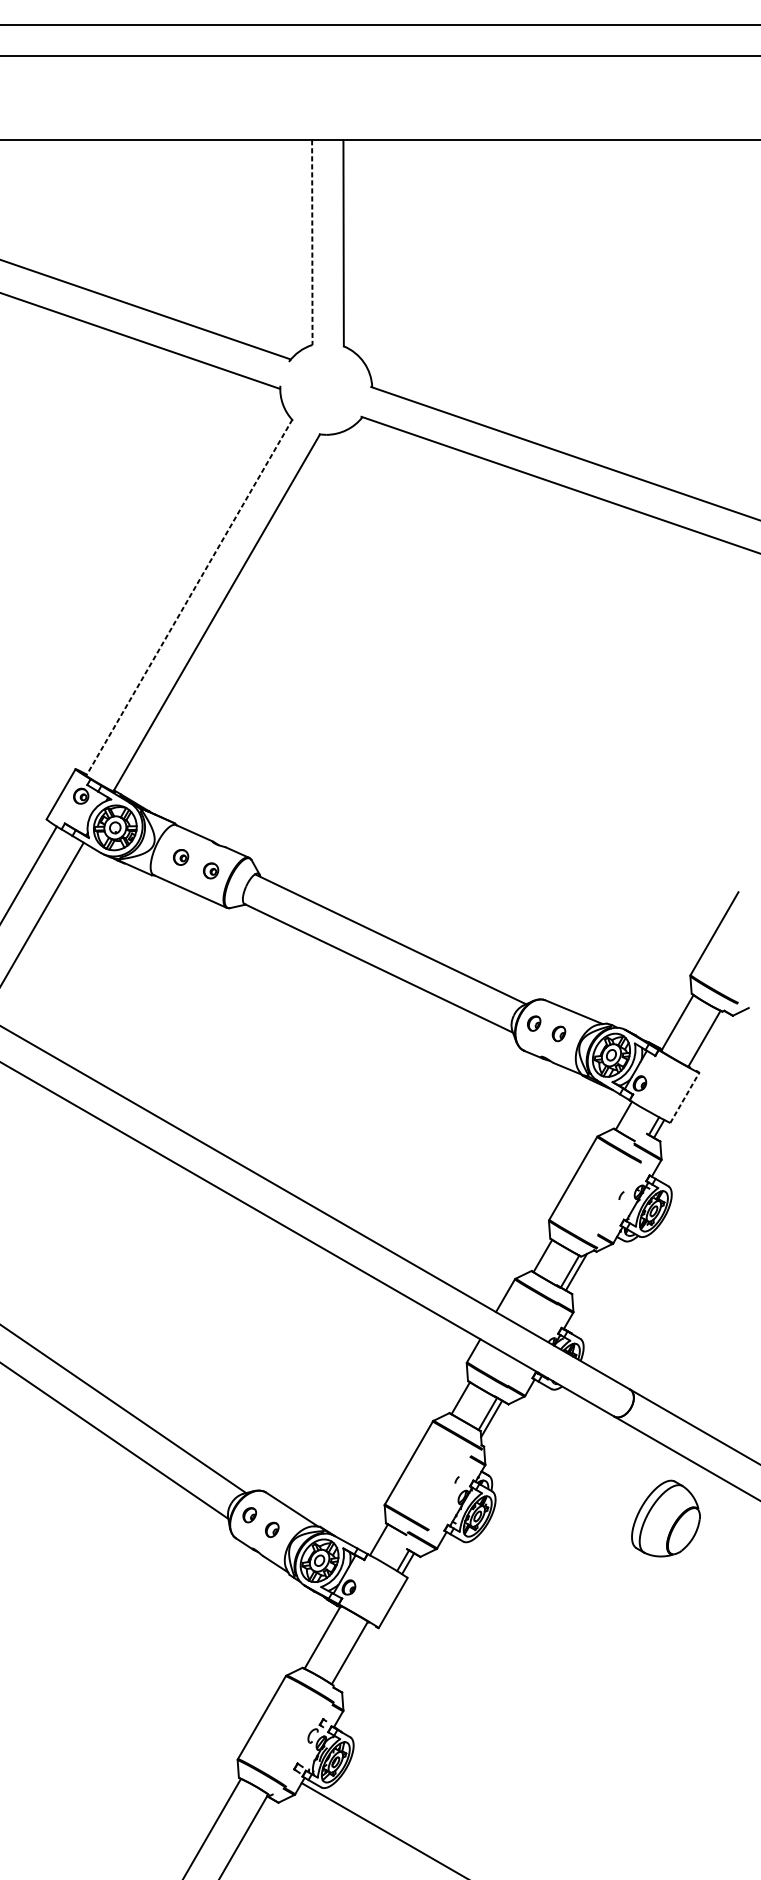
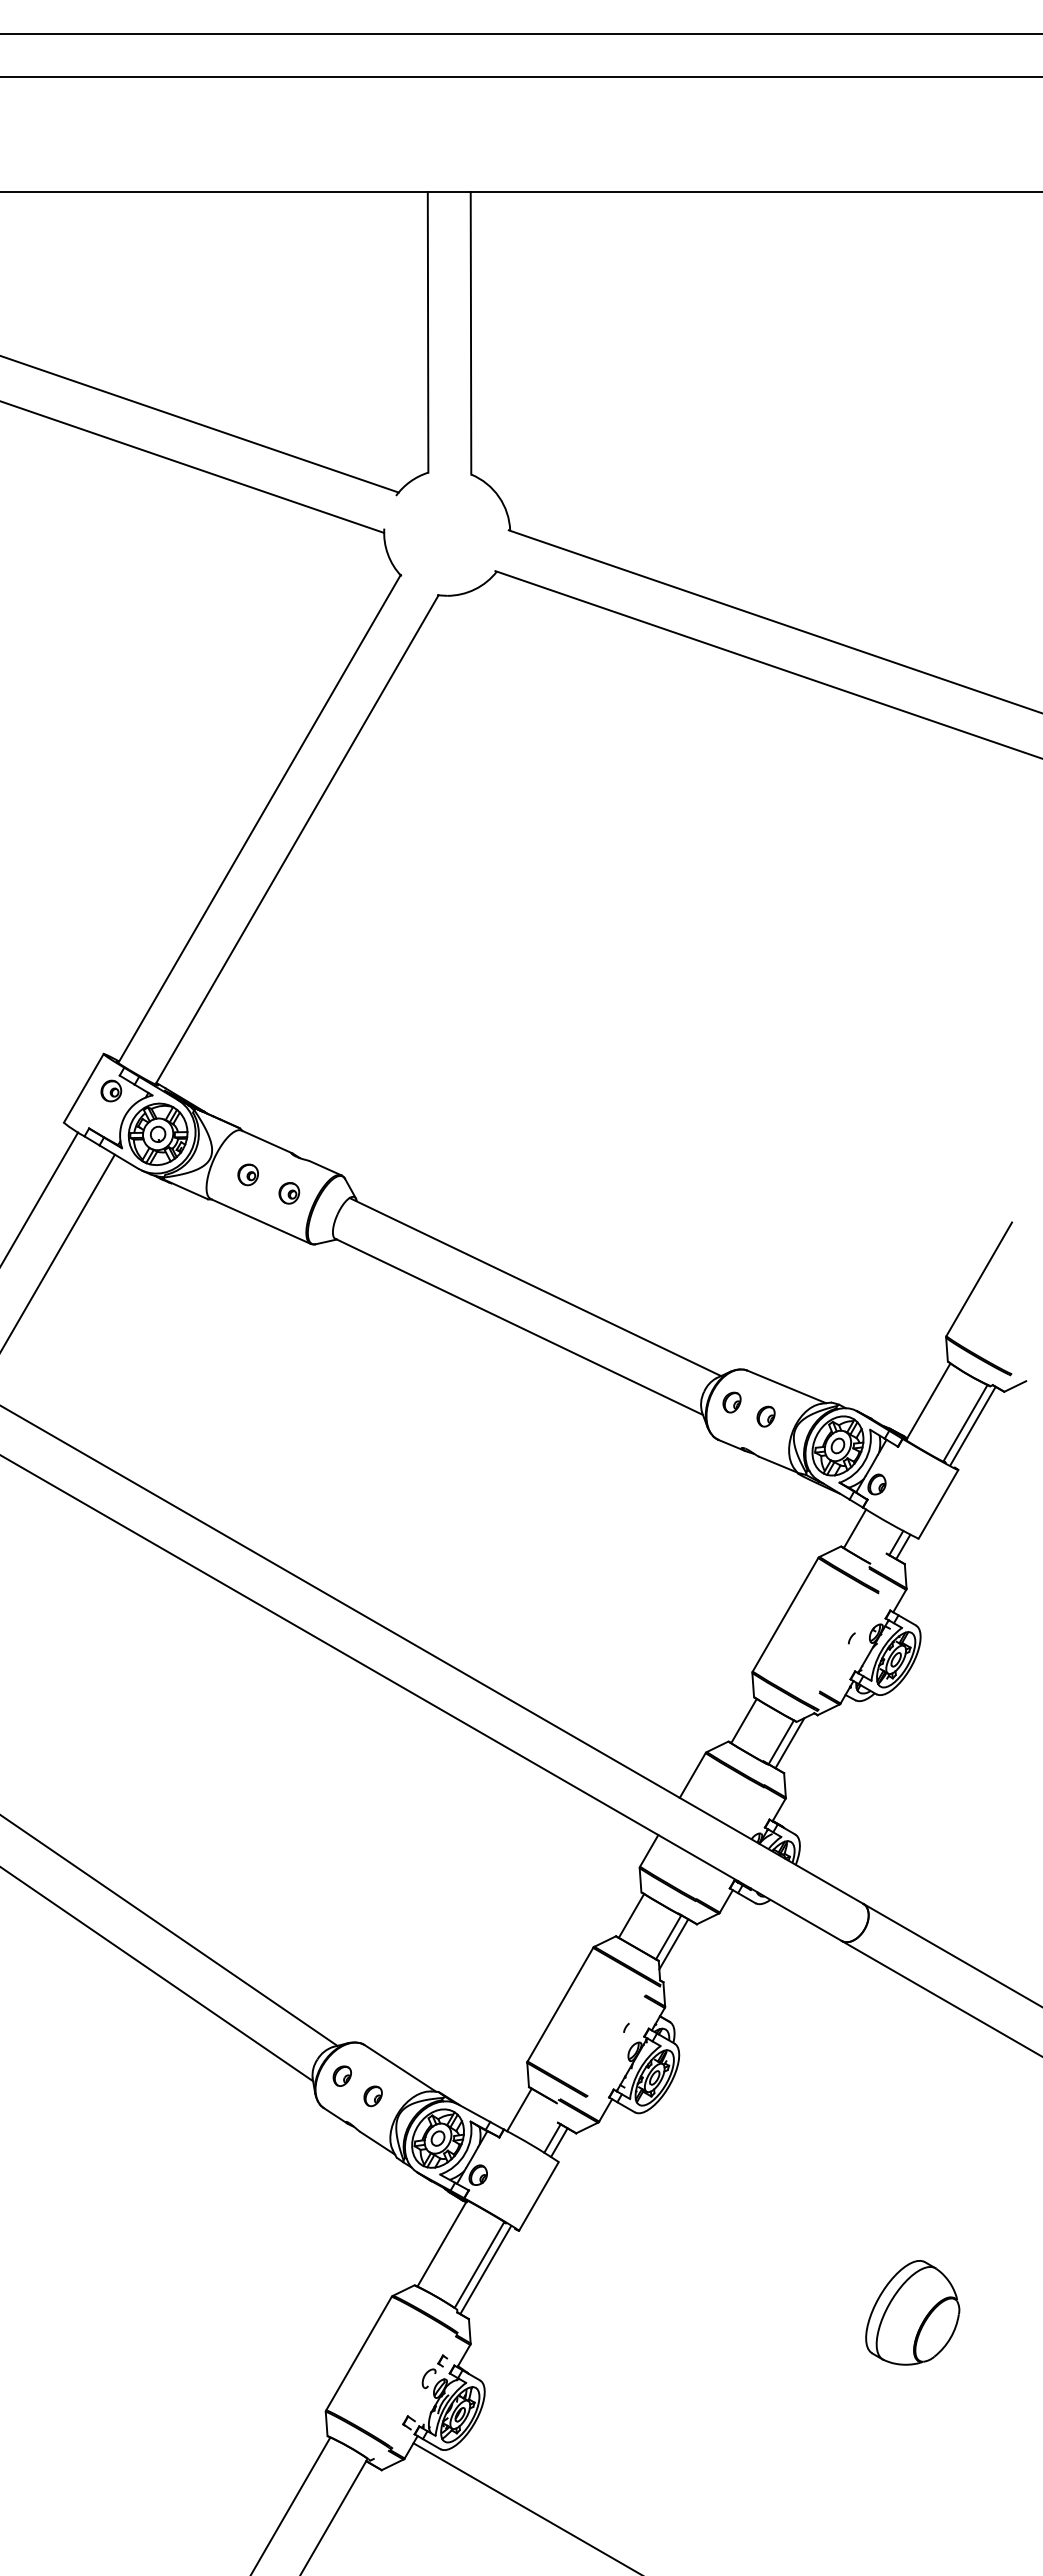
line: (312, 242) -> (428, 332), dashed -> solid
line: (189, 598) -> (259, 819), dashed -> solid
line: (709, 1040) -> (972, 1425), added
line: (684, 1098) -> (938, 1504), dashed -> solid
part: (665, 1518) -> (912, 2312), moved
line: (354, 1657) -> (485, 2270), added

